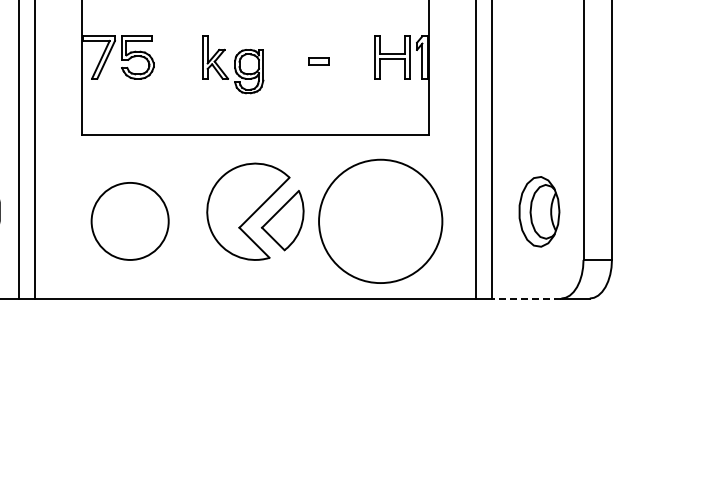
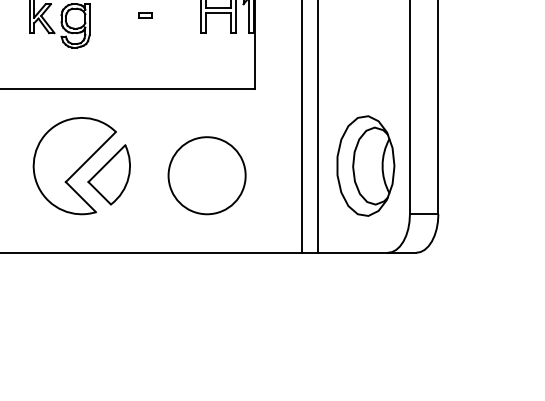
part: (318, 60) -> (144, 14), size x0.62
part: (539, 211) -> (365, 165), size x1.43
circle: (380, 220) -> (206, 174), size x0.62
line: (526, 298) -> (352, 252), dashed -> solid

